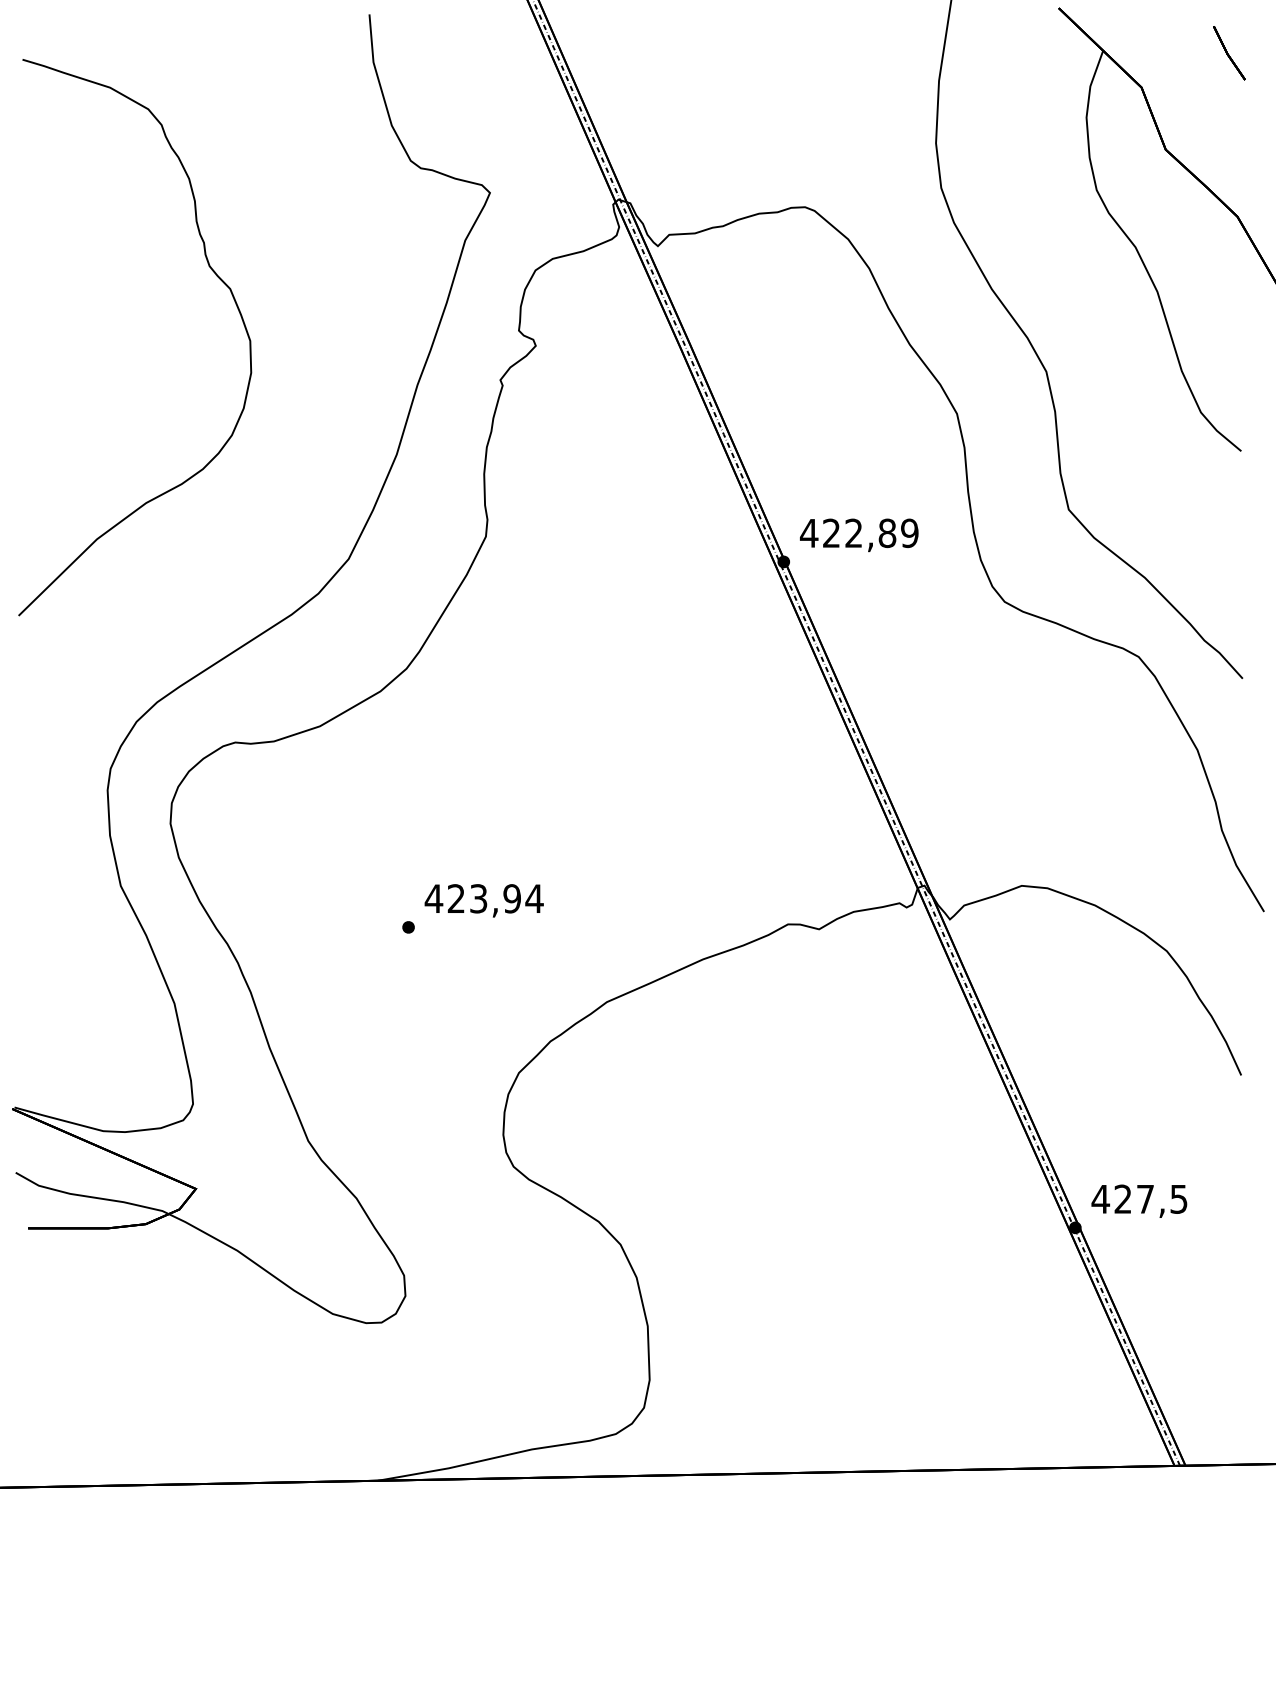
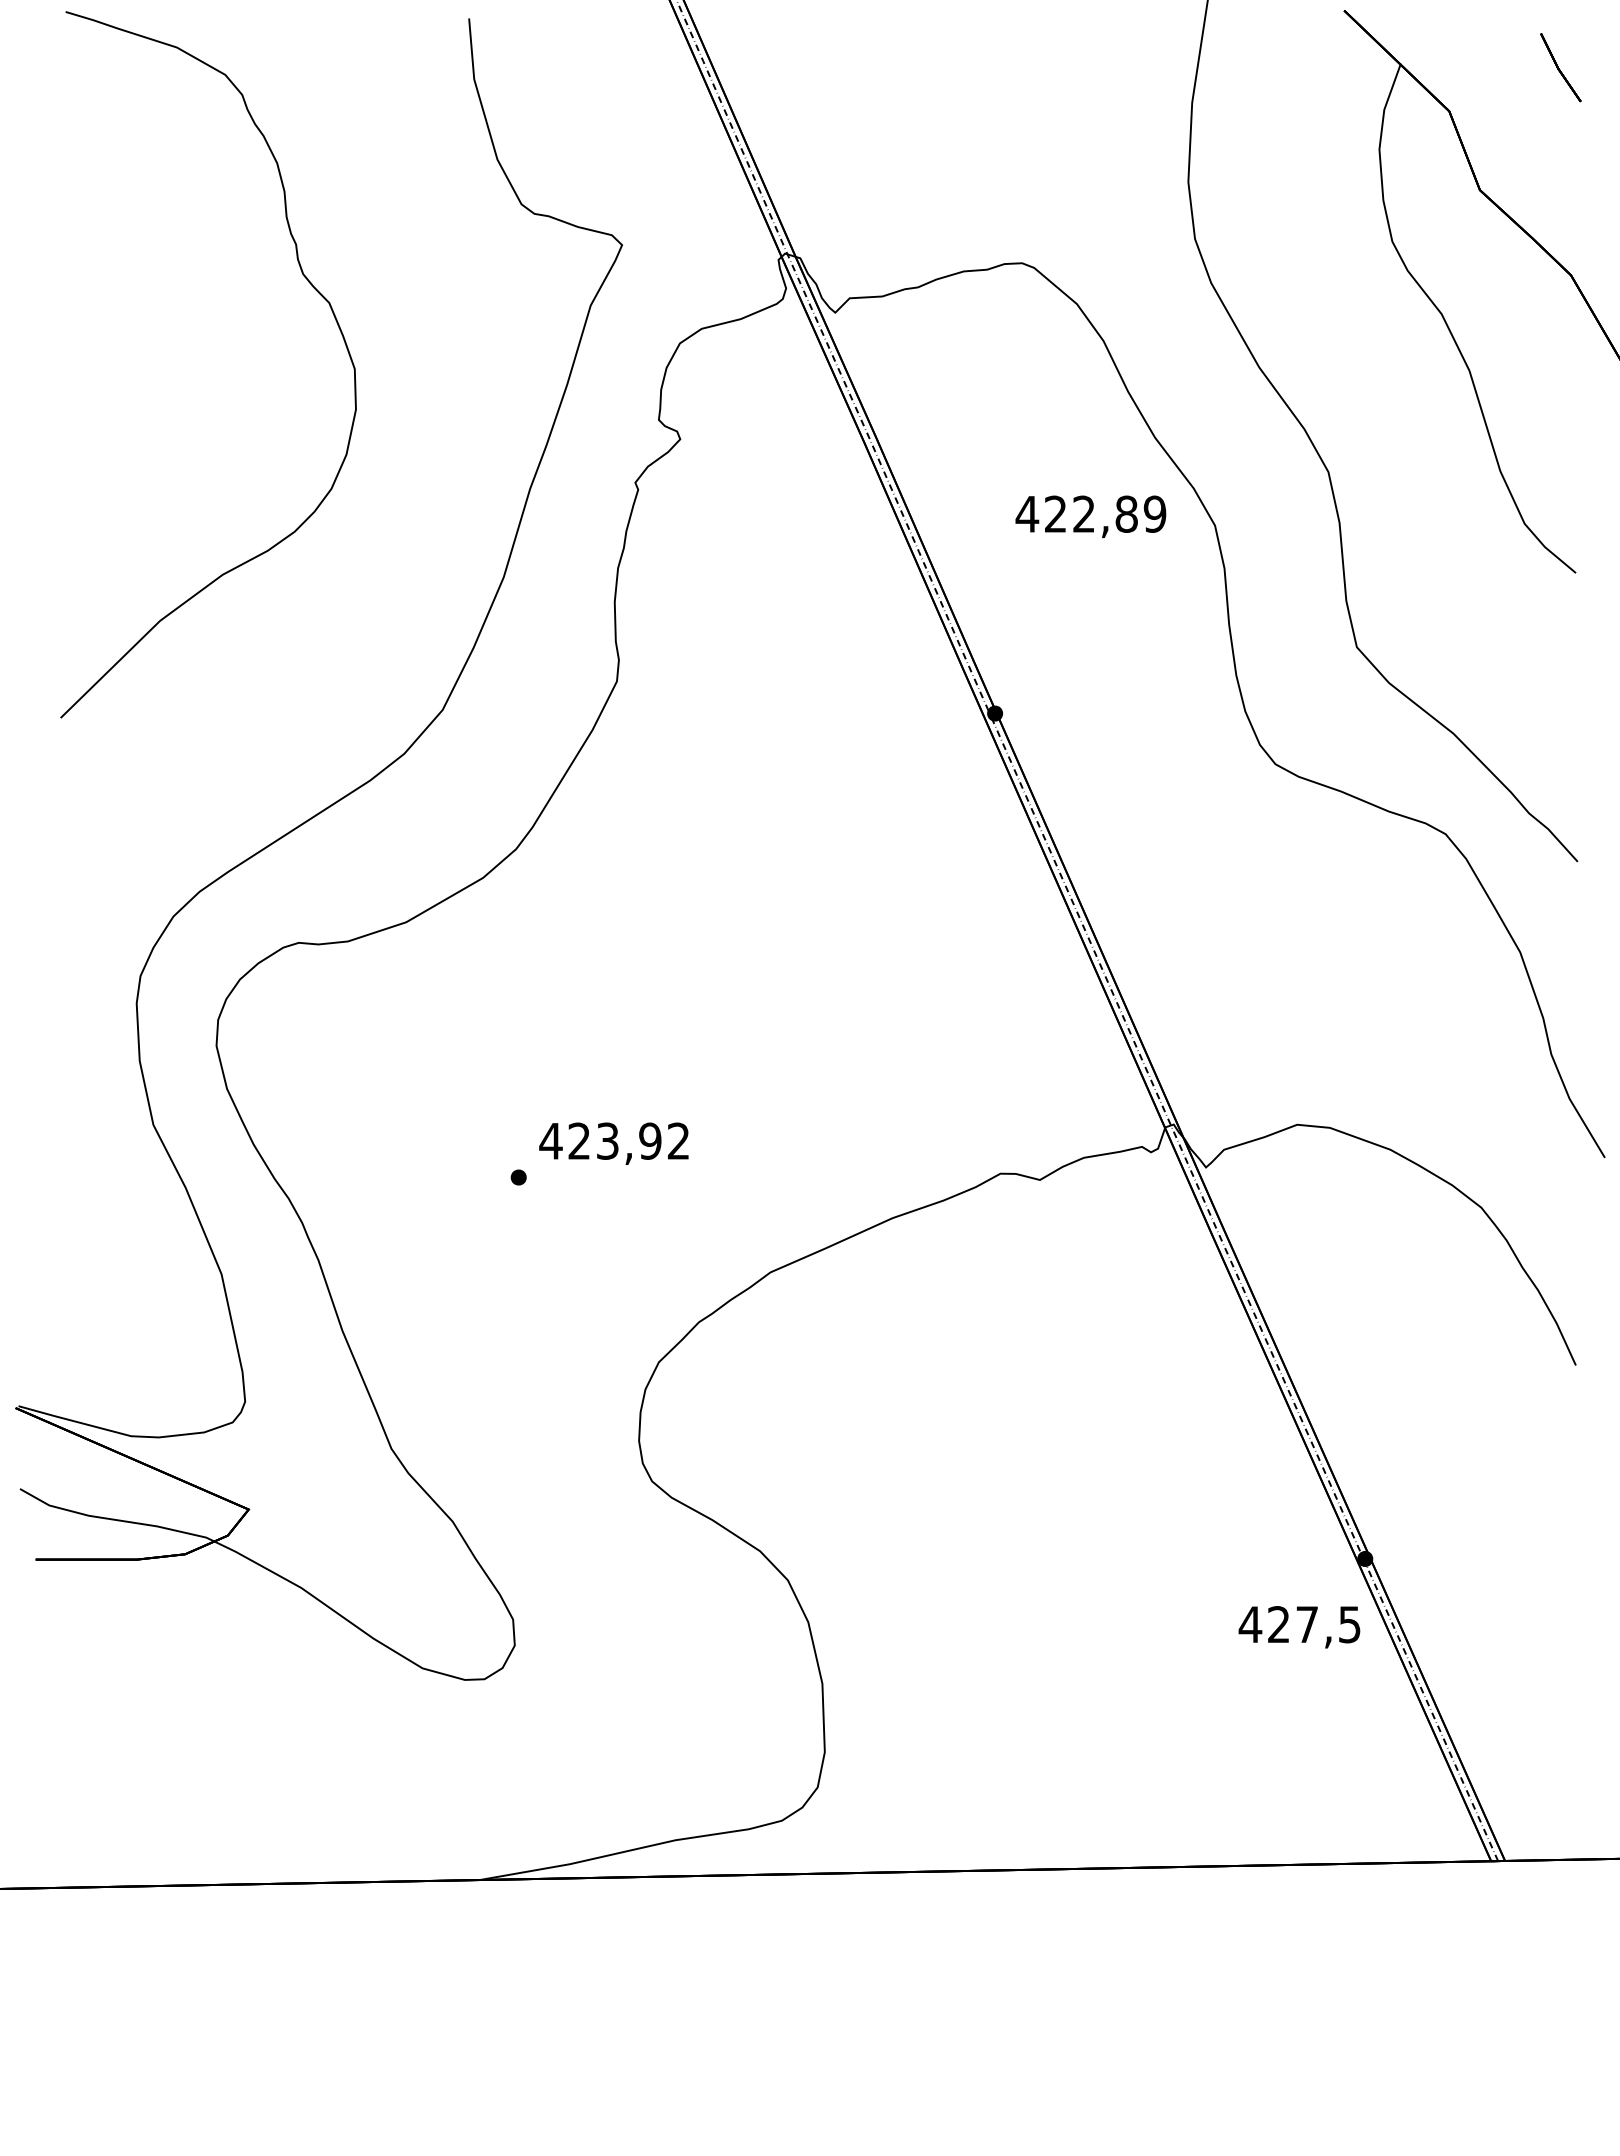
curve: (213, 272) -> (308, 282), moved
text: (858, 535) -> (1090, 516), moved
text: (534, 898) -> (678, 1140), 423,94 -> 423,92
text: (1139, 1201) -> (1299, 1627), moved

